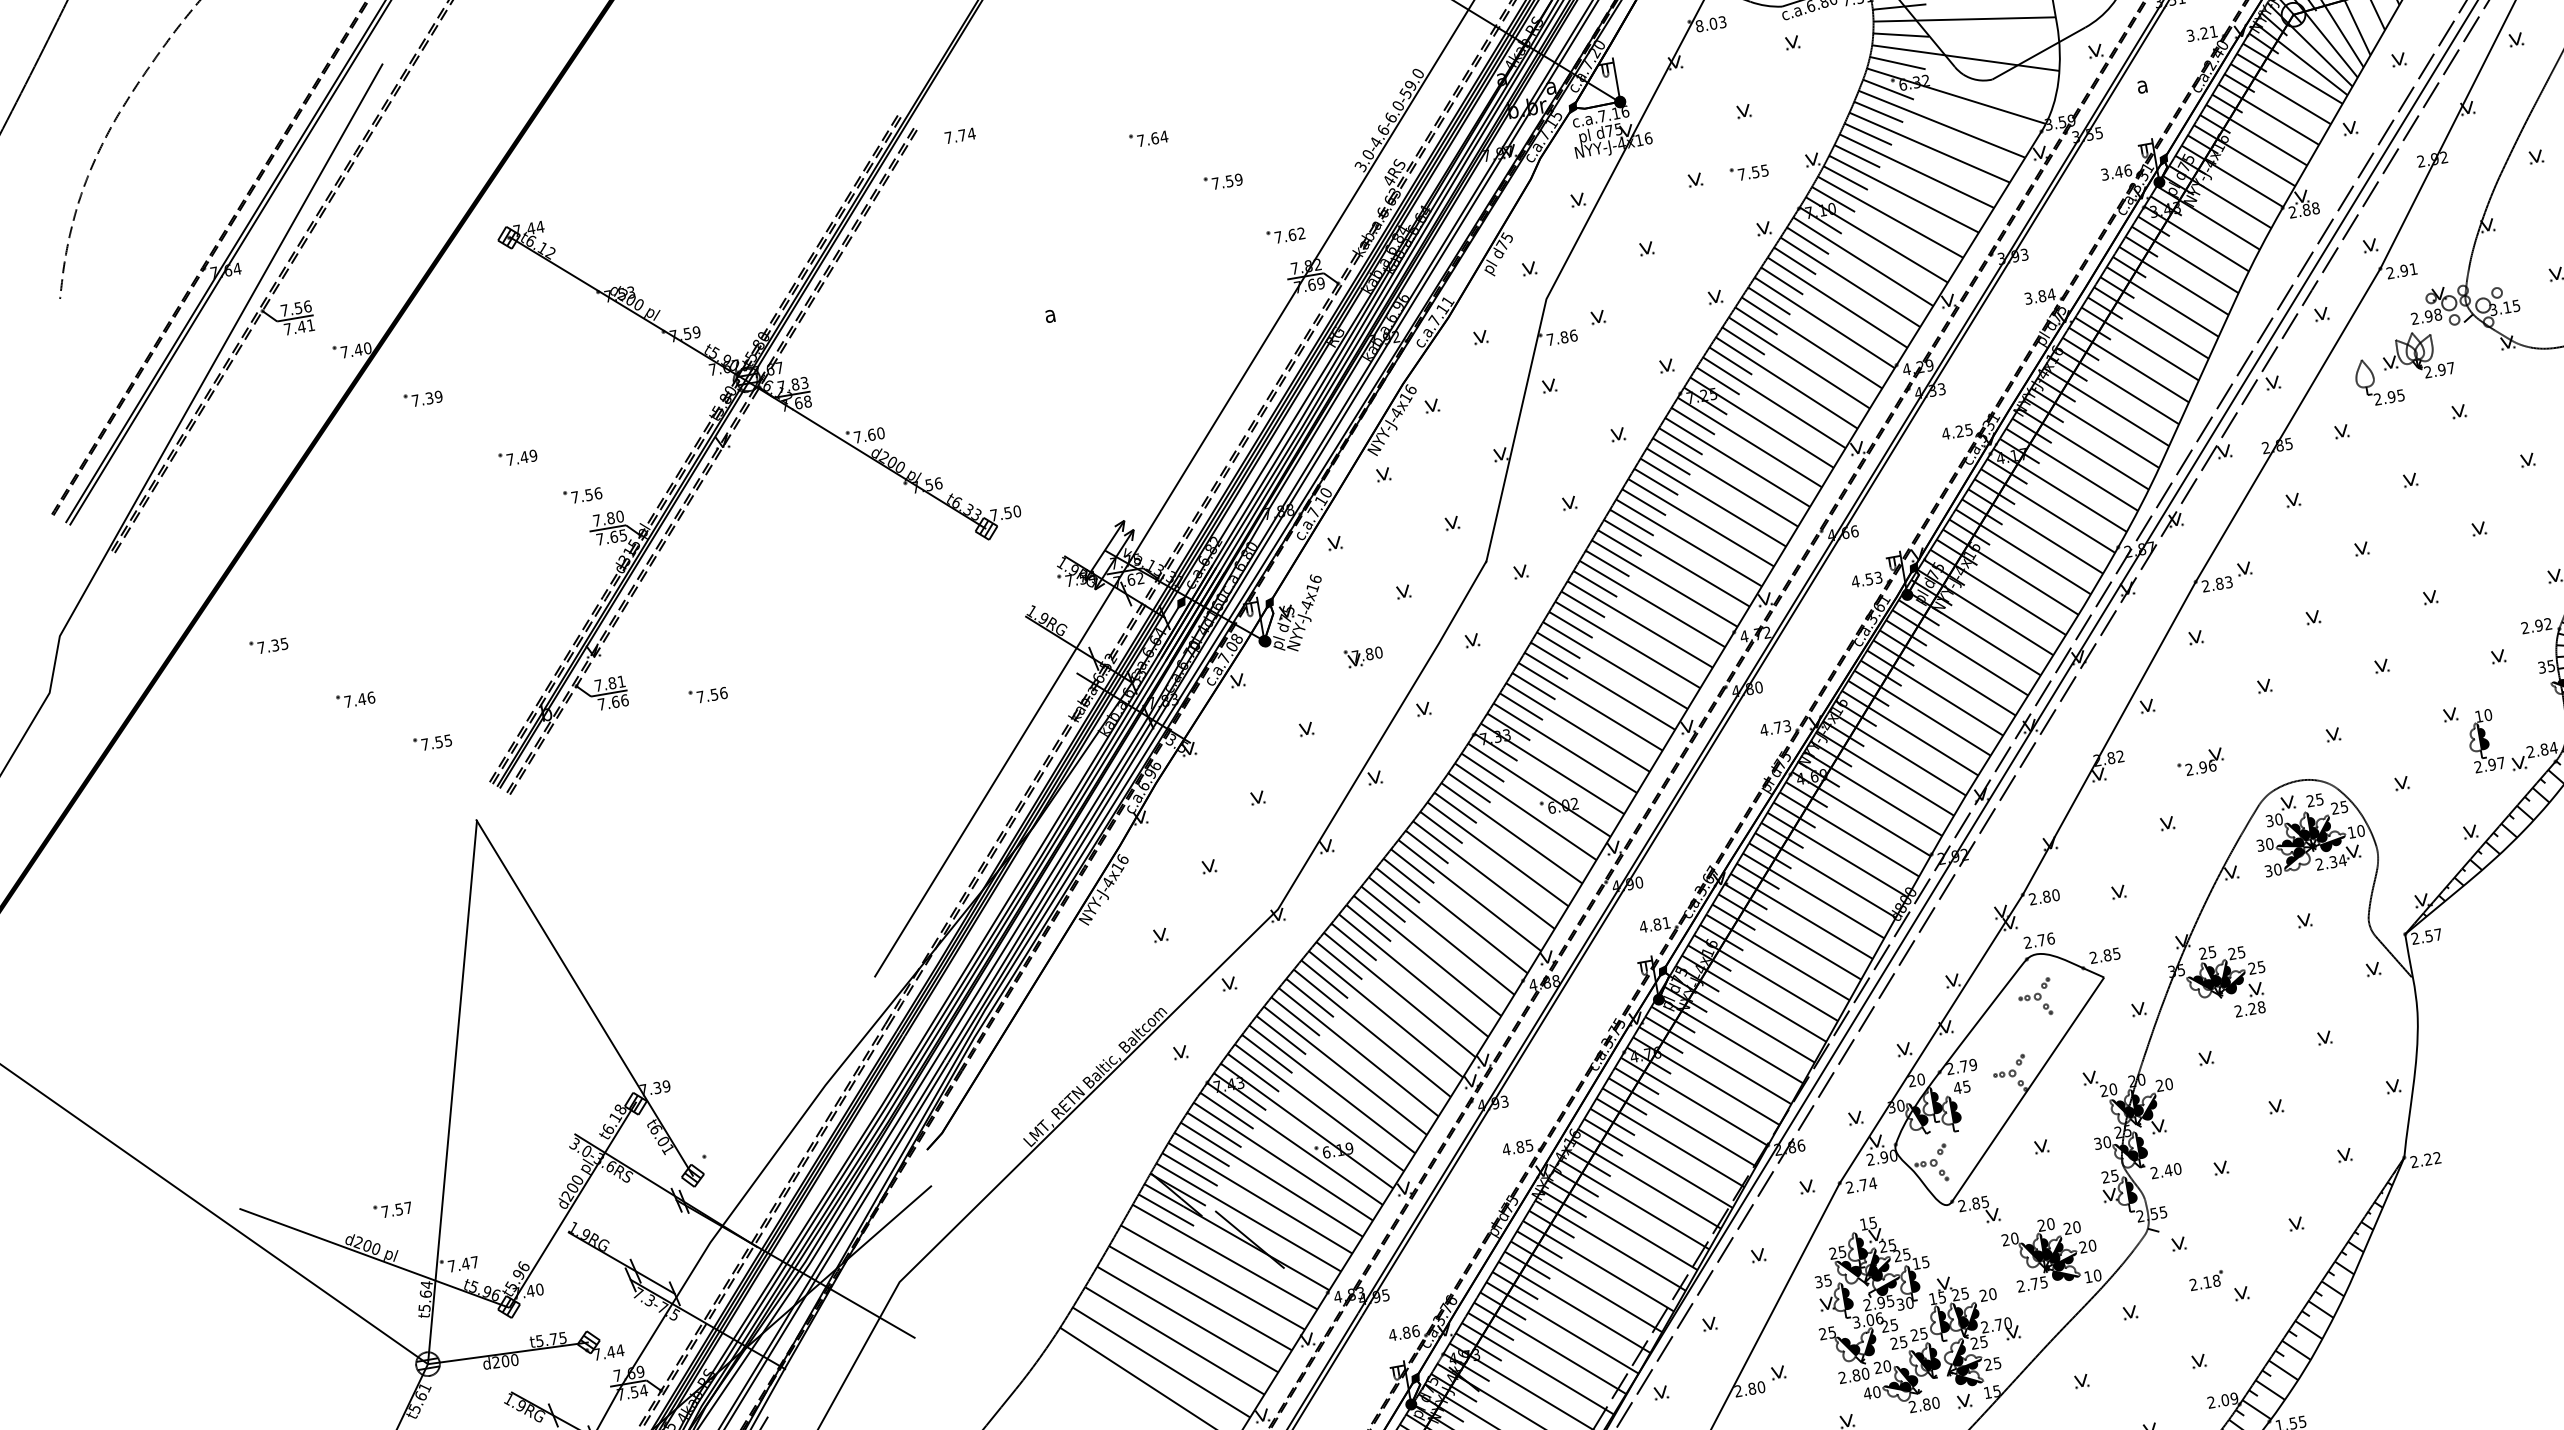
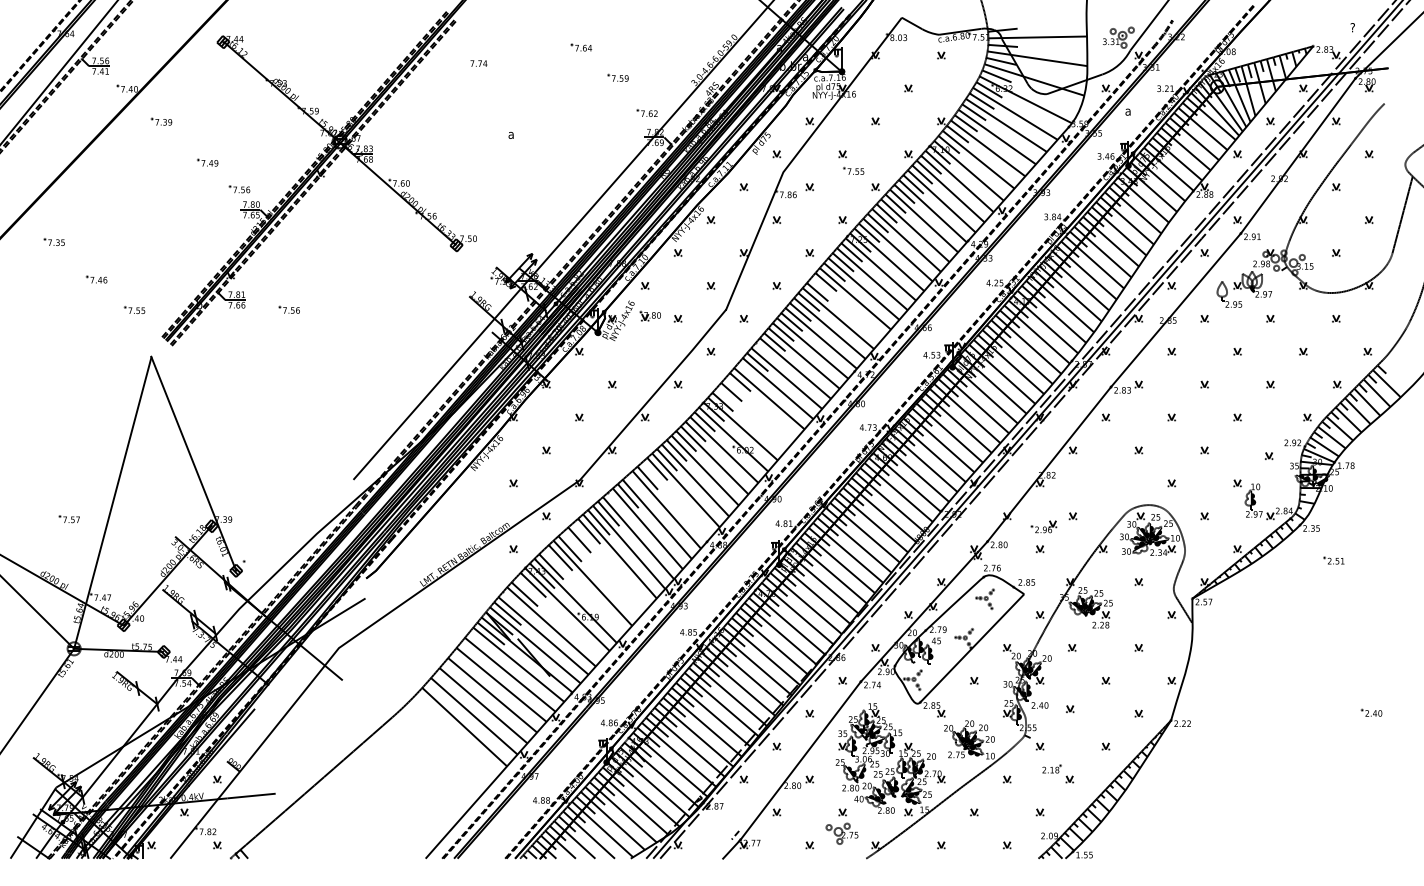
text: (959, 135) -> (478, 63), moved
part: (1748, 171) -> (853, 170), moved
line: (1700, 522) -> (846, 308), removed
line: (1569, 625) -> (765, 352), removed
part: (1361, 655) -> (649, 315), moved
line: (1545, 666) -> (748, 372), removed
line: (1577, 726) -> (760, 408), removed
line: (1564, 747) -> (751, 418), removed
part: (2199, 761) -> (1043, 526), moved
line: (1382, 905) -> (637, 487), removed
line: (1456, 916) -> (676, 500), removed
line: (1353, 941) -> (618, 504), removed
line: (1358, 1052) -> (610, 565), removed
line: (1344, 1069) -> (601, 573), removed
line: (1319, 1106) -> (584, 591), removed
line: (1200, 1148) -> (515, 603), removed
line: (1283, 1160) -> (559, 617), removed
part: (391, 1210) -> (68, 519), moved

